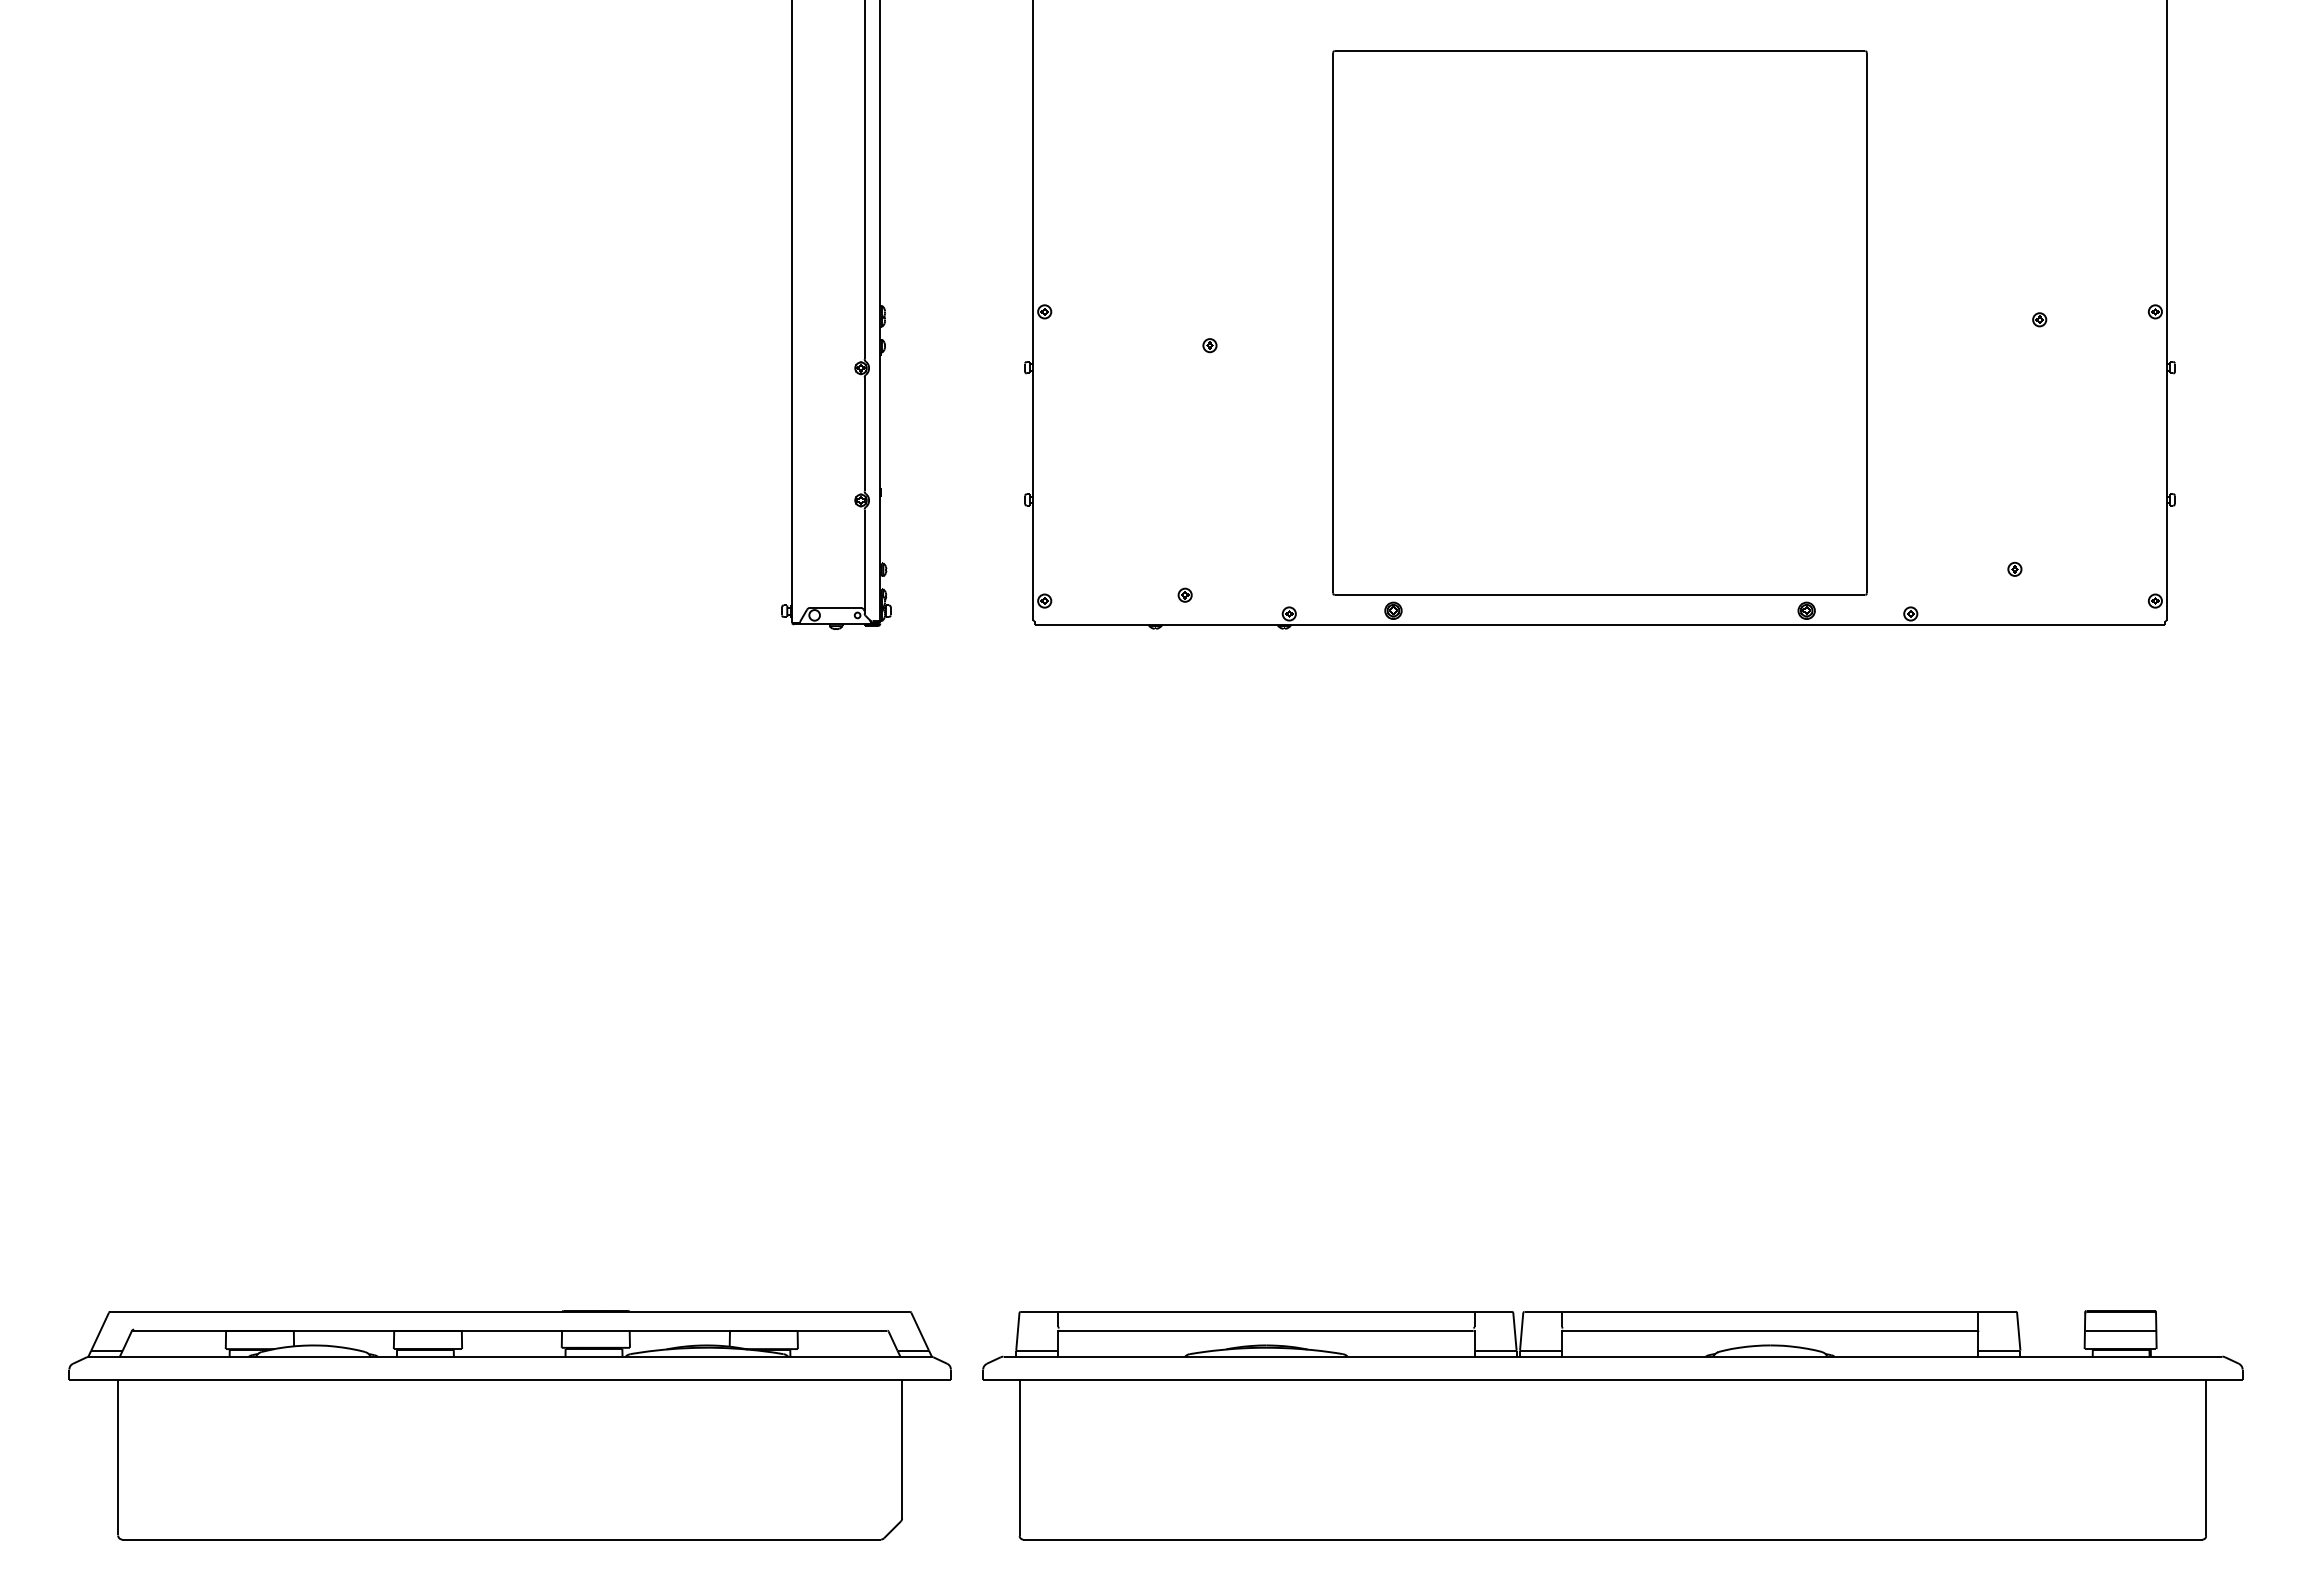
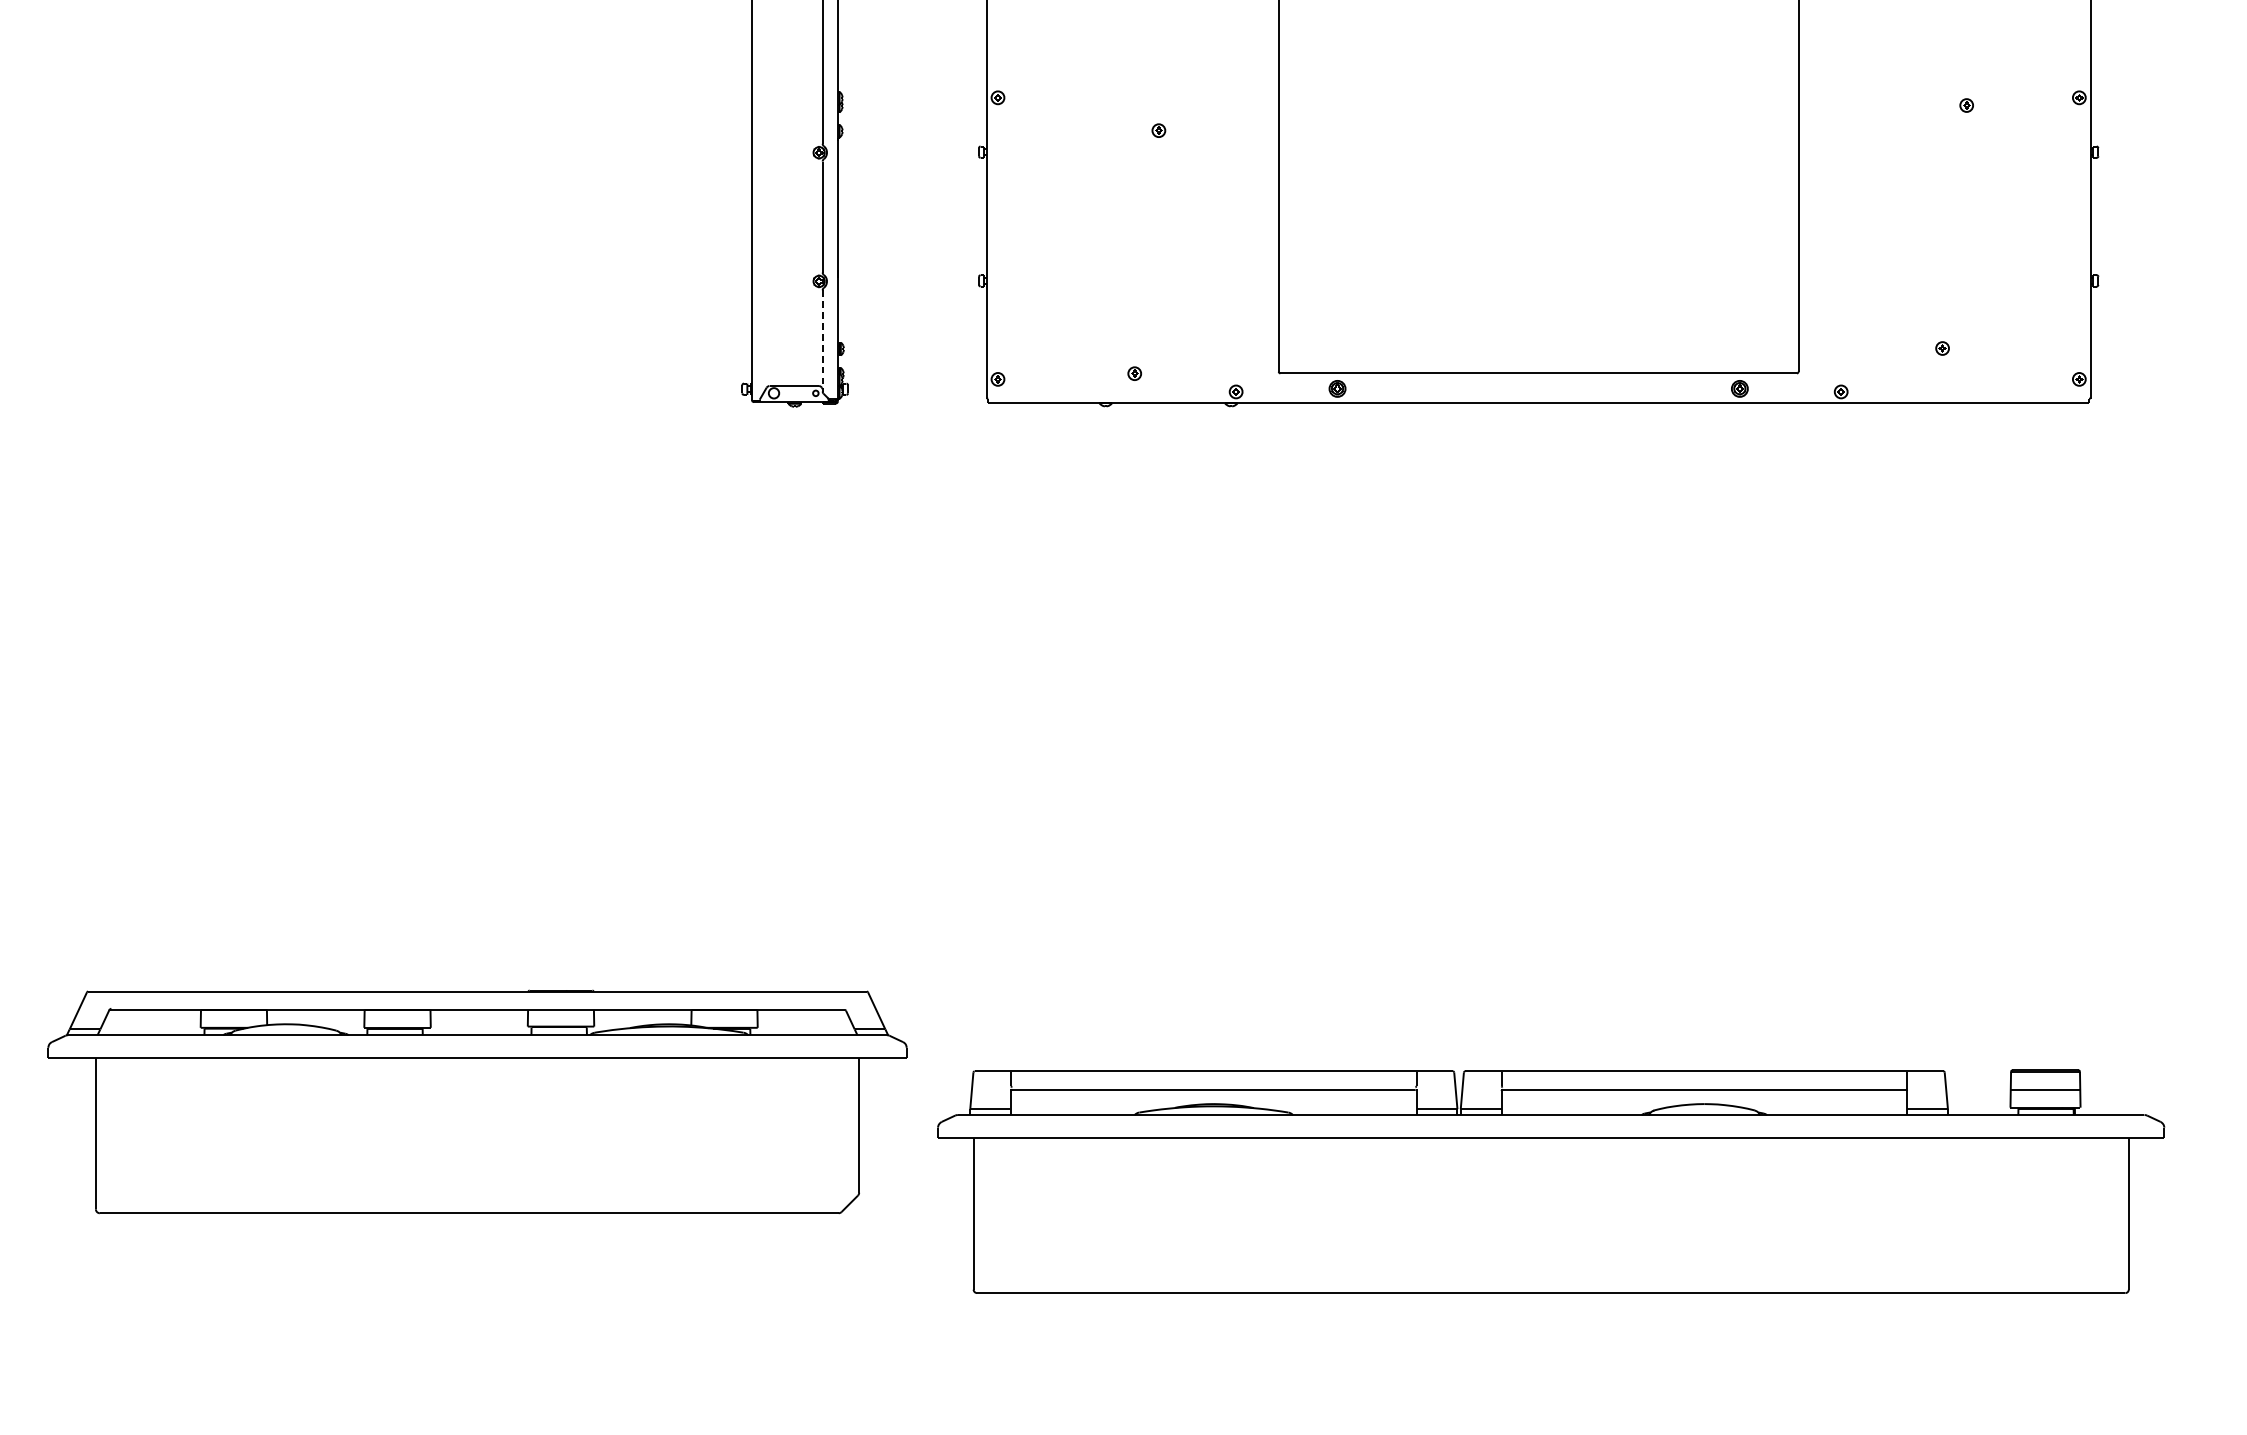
line: (864, 561) -> (822, 340), solid -> dashed
part: (509, 1425) -> (476, 1102), moved

